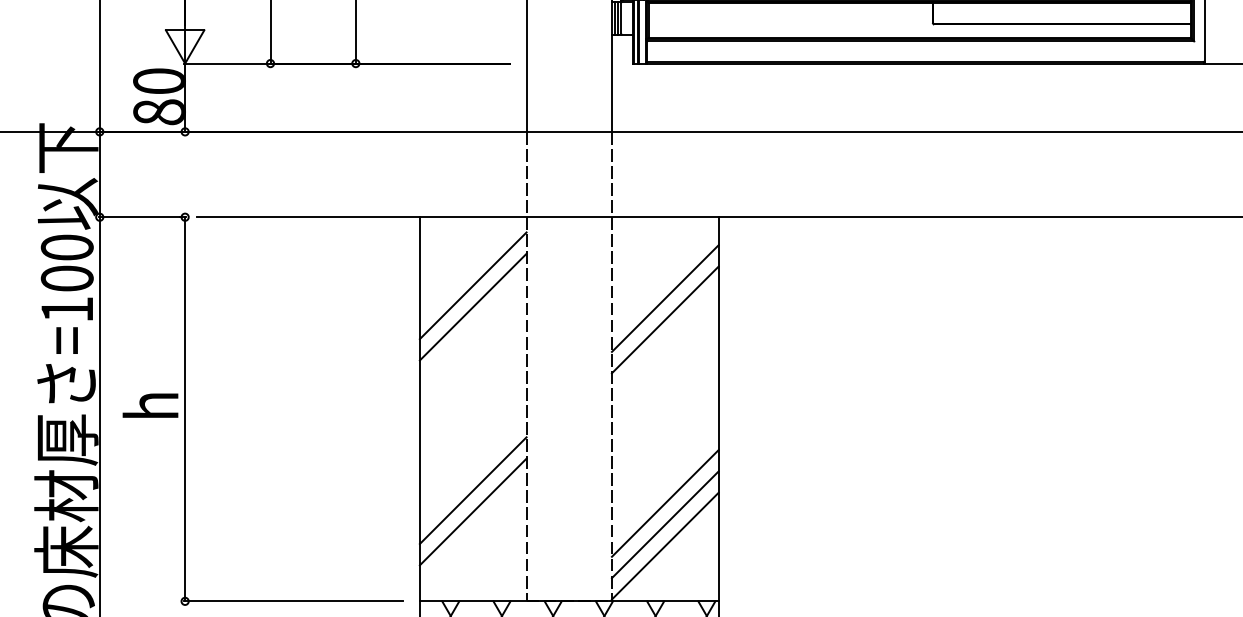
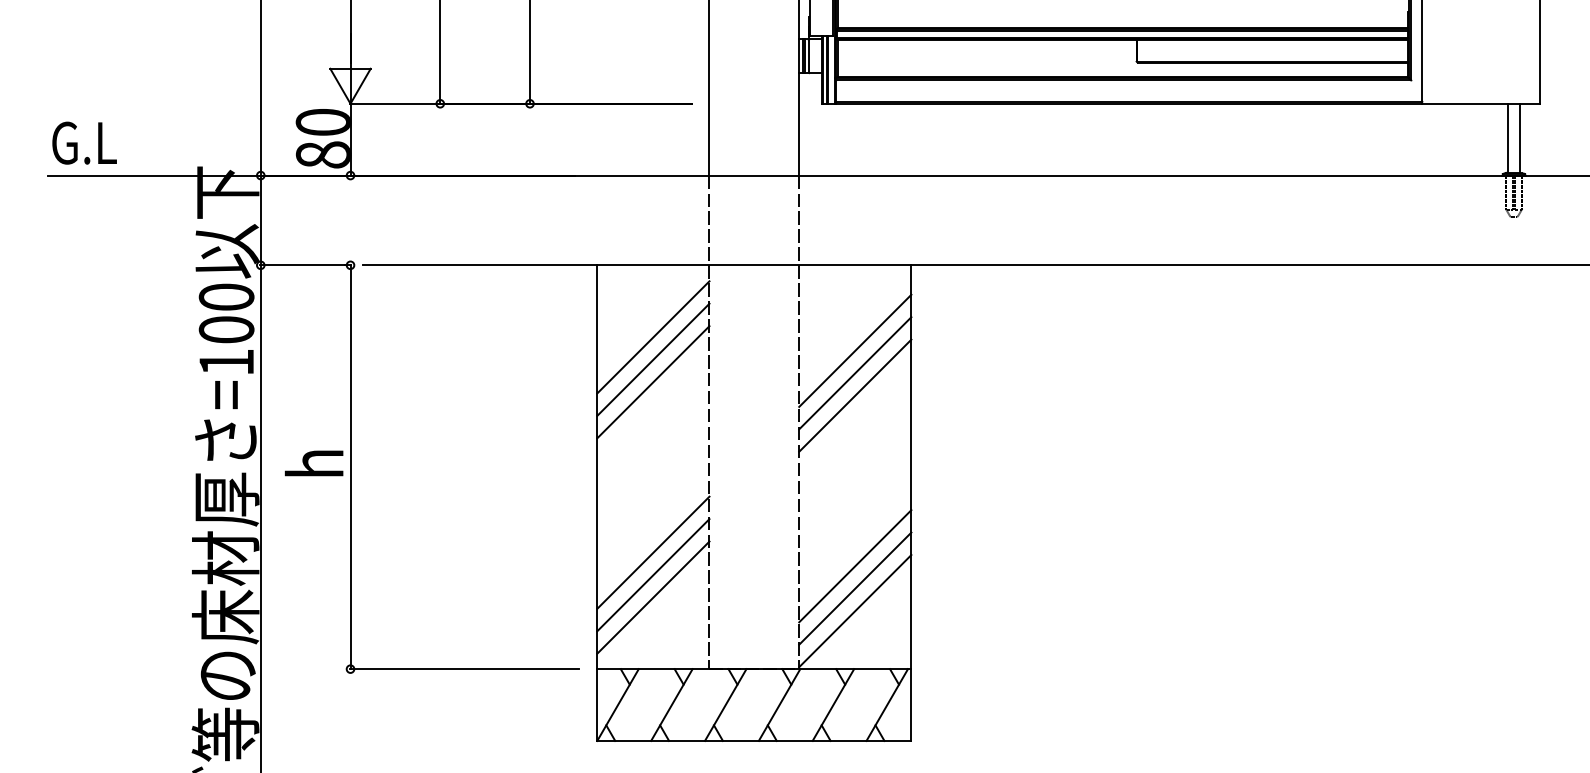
line: (473, 328) -> (653, 382), added
line: (665, 341) -> (855, 395), added
line: (473, 533) -> (653, 597), added

